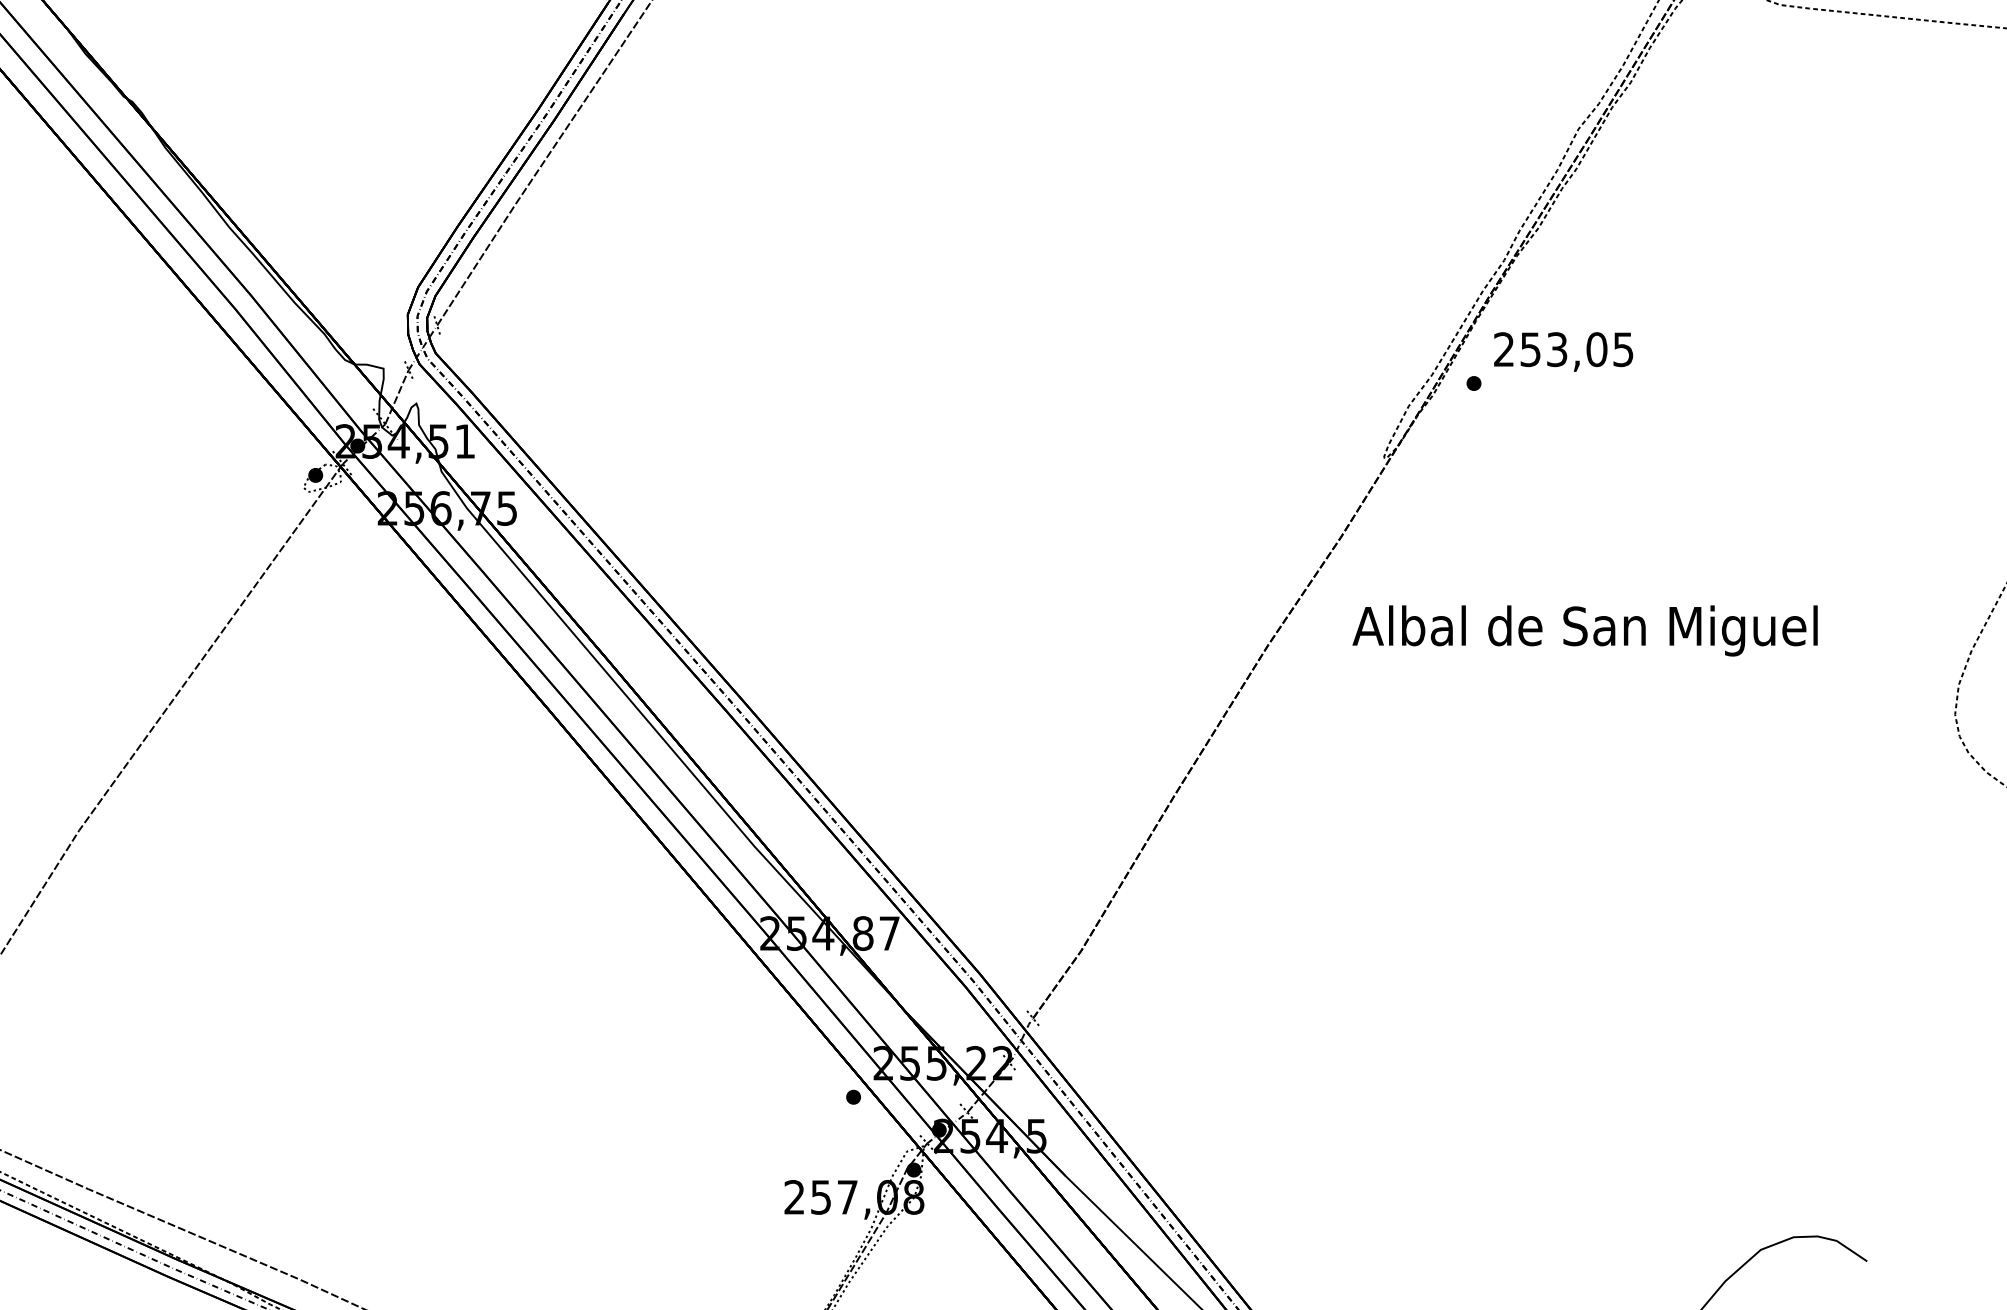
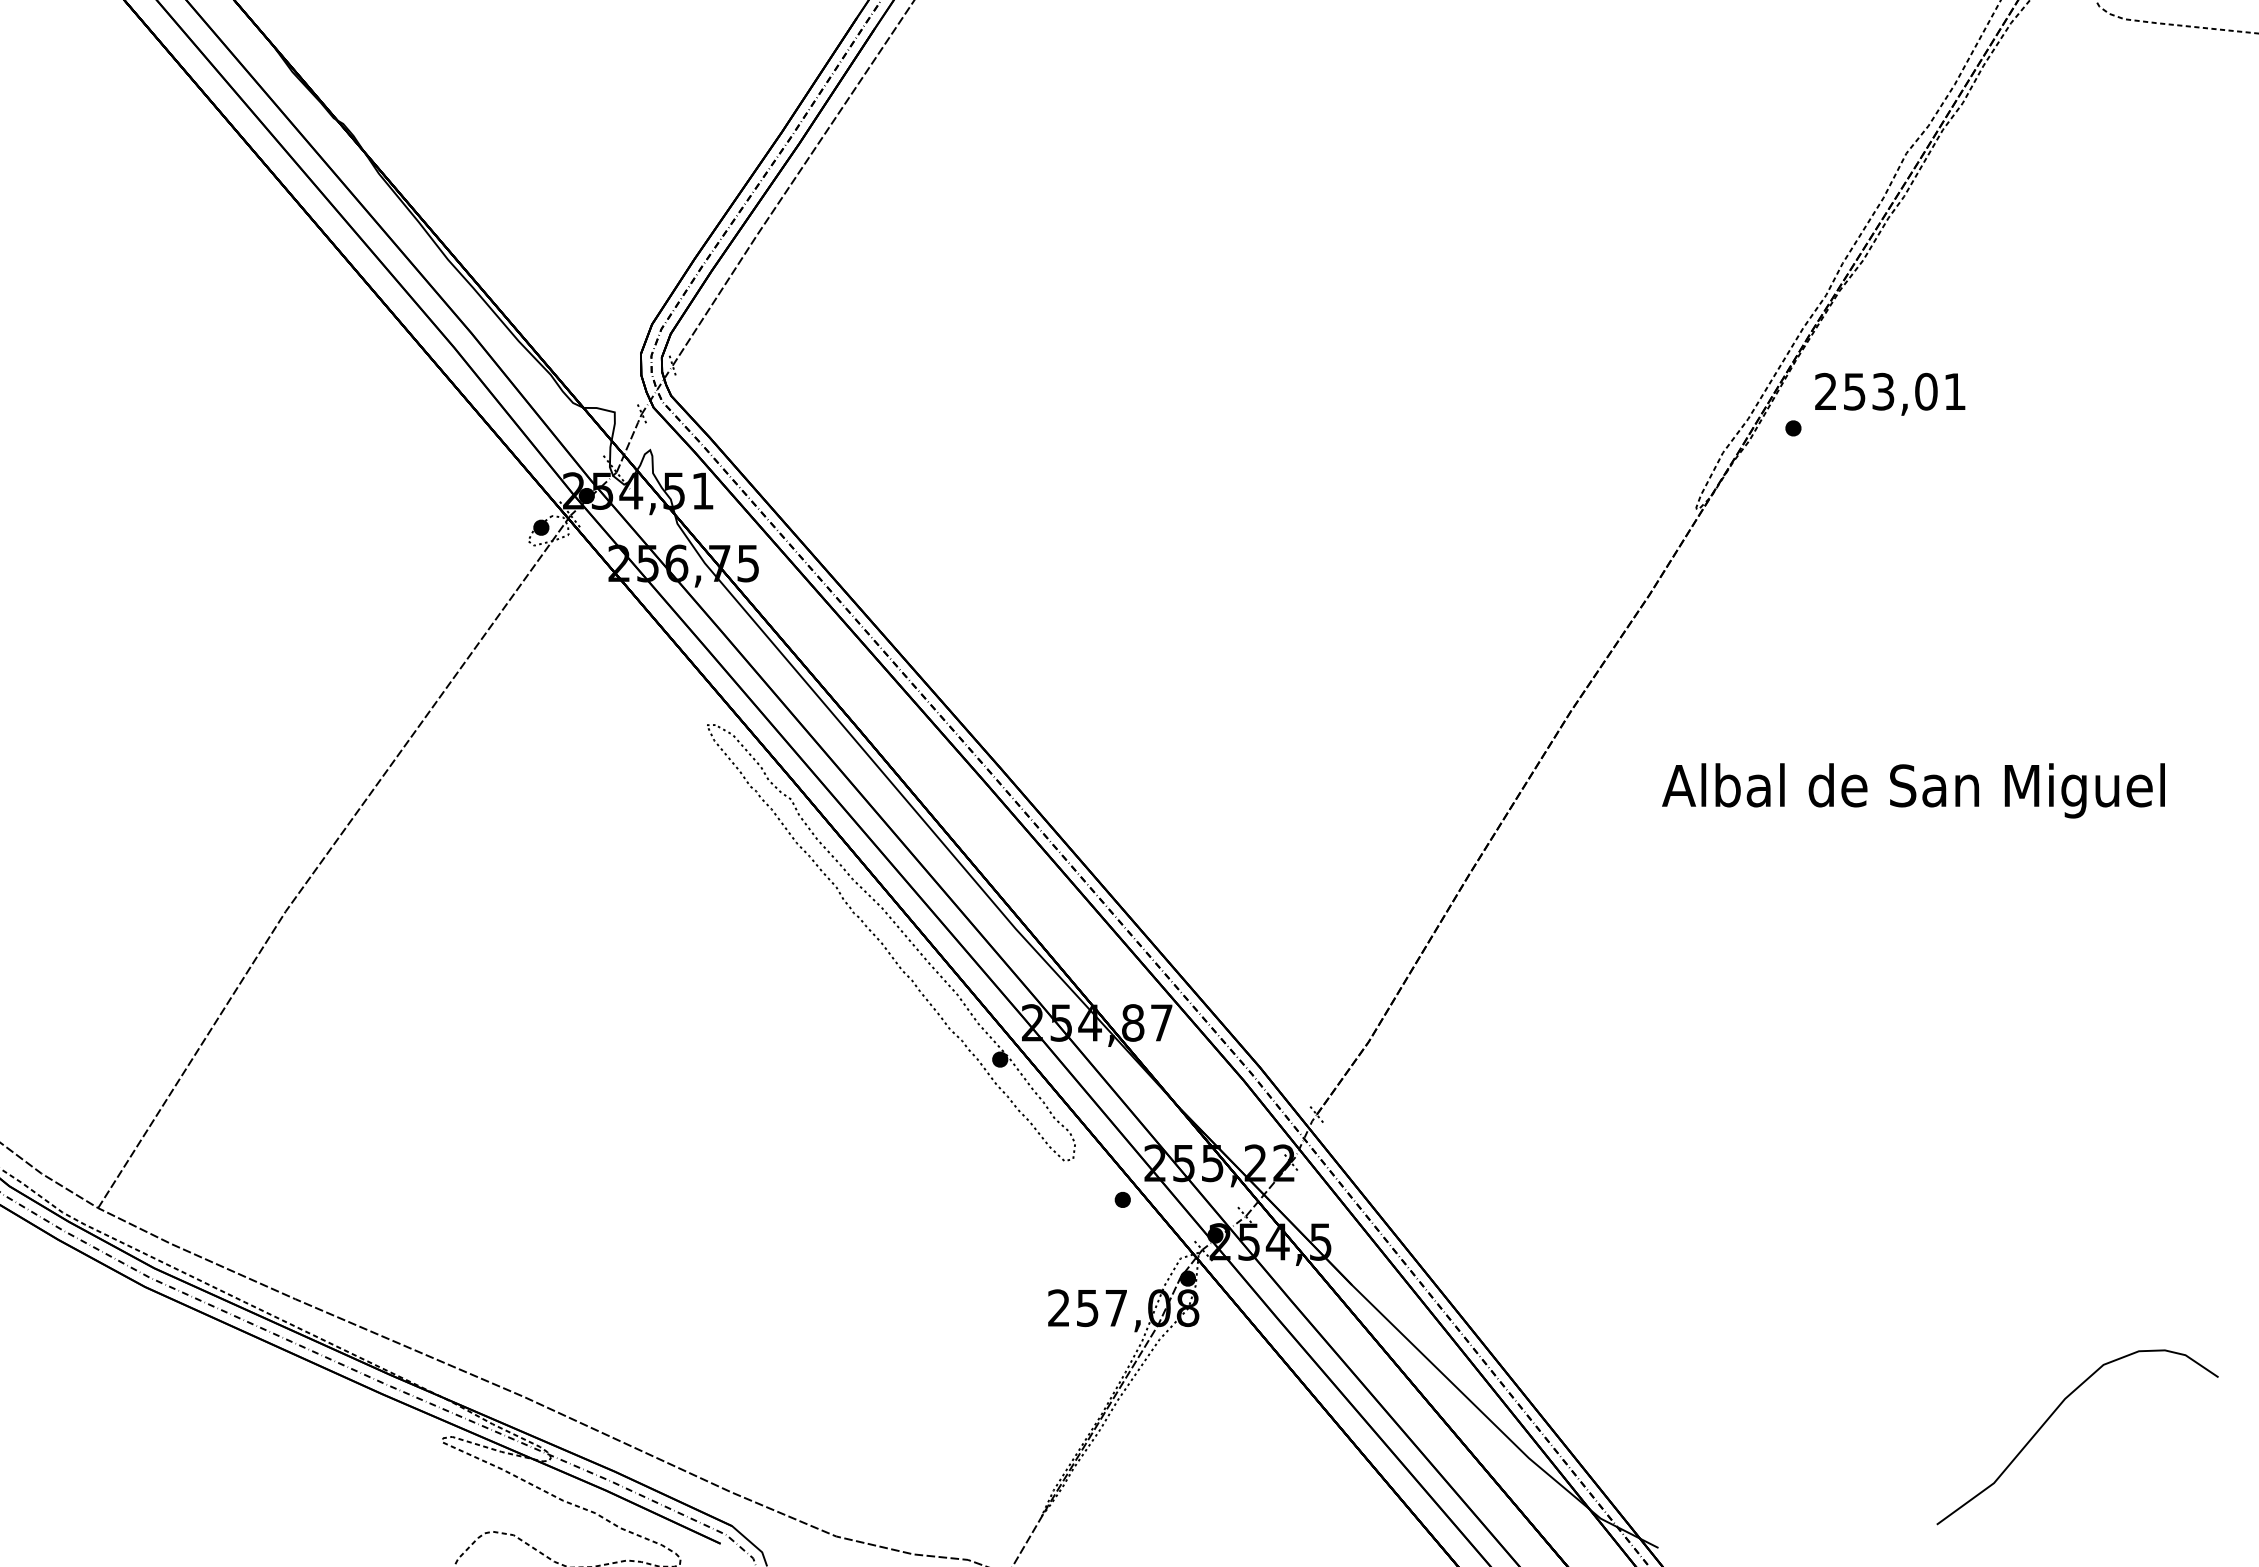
text: (1623, 349) -> (1954, 391), 253,05 -> 253,01
text: (1585, 630) -> (1913, 790), moved
part: (634, 863) -> (886, 947), added

